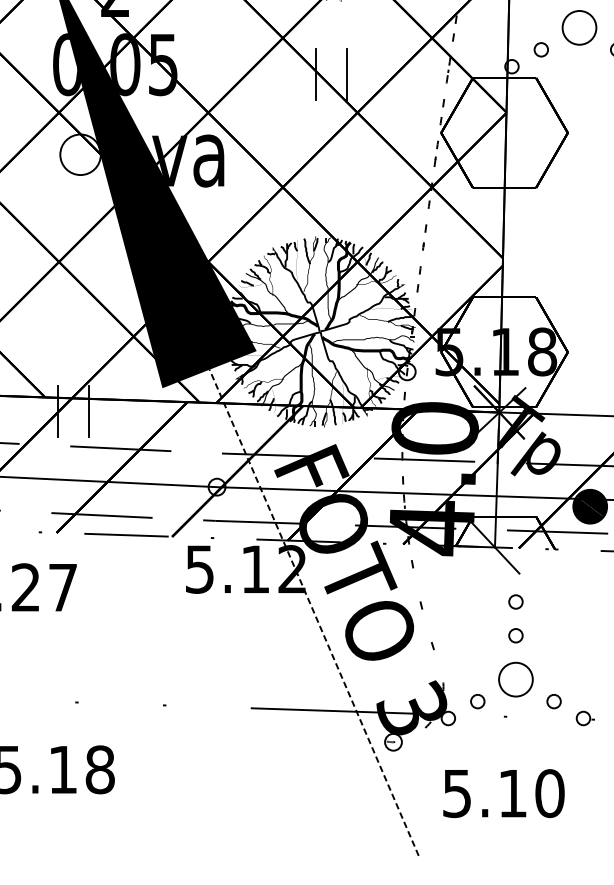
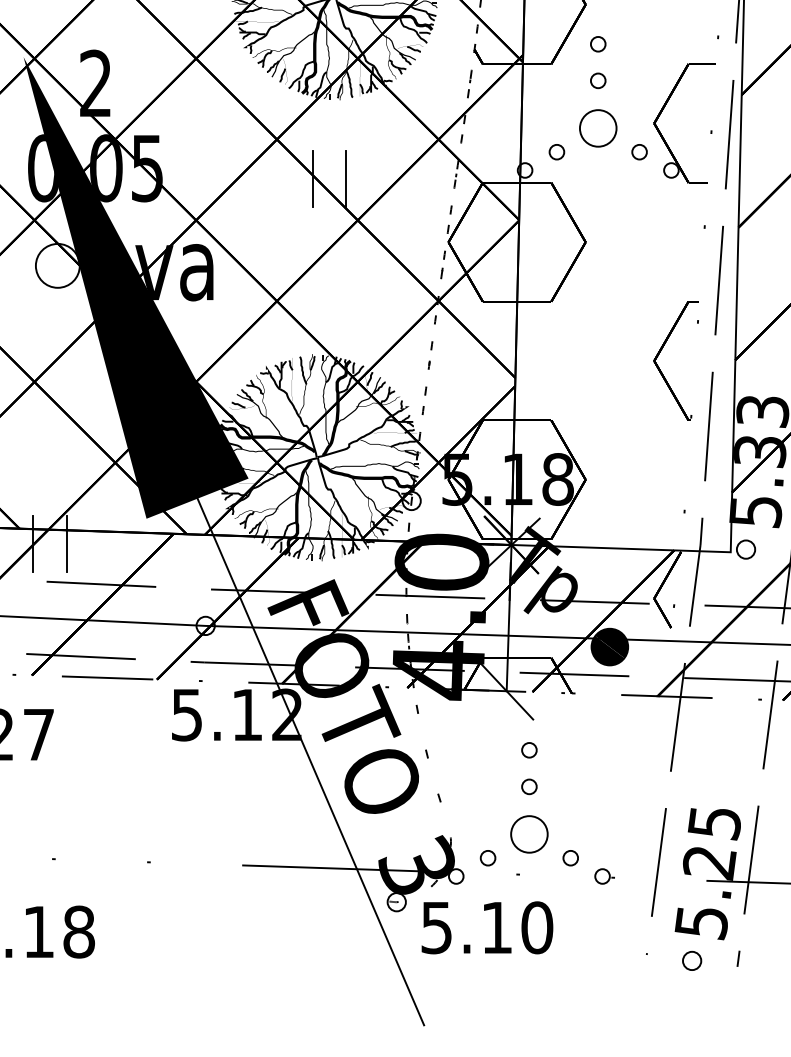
line: (313, 612) -> (310, 761), dashed -> solid
text: (504, 793) -> (487, 927), moved

